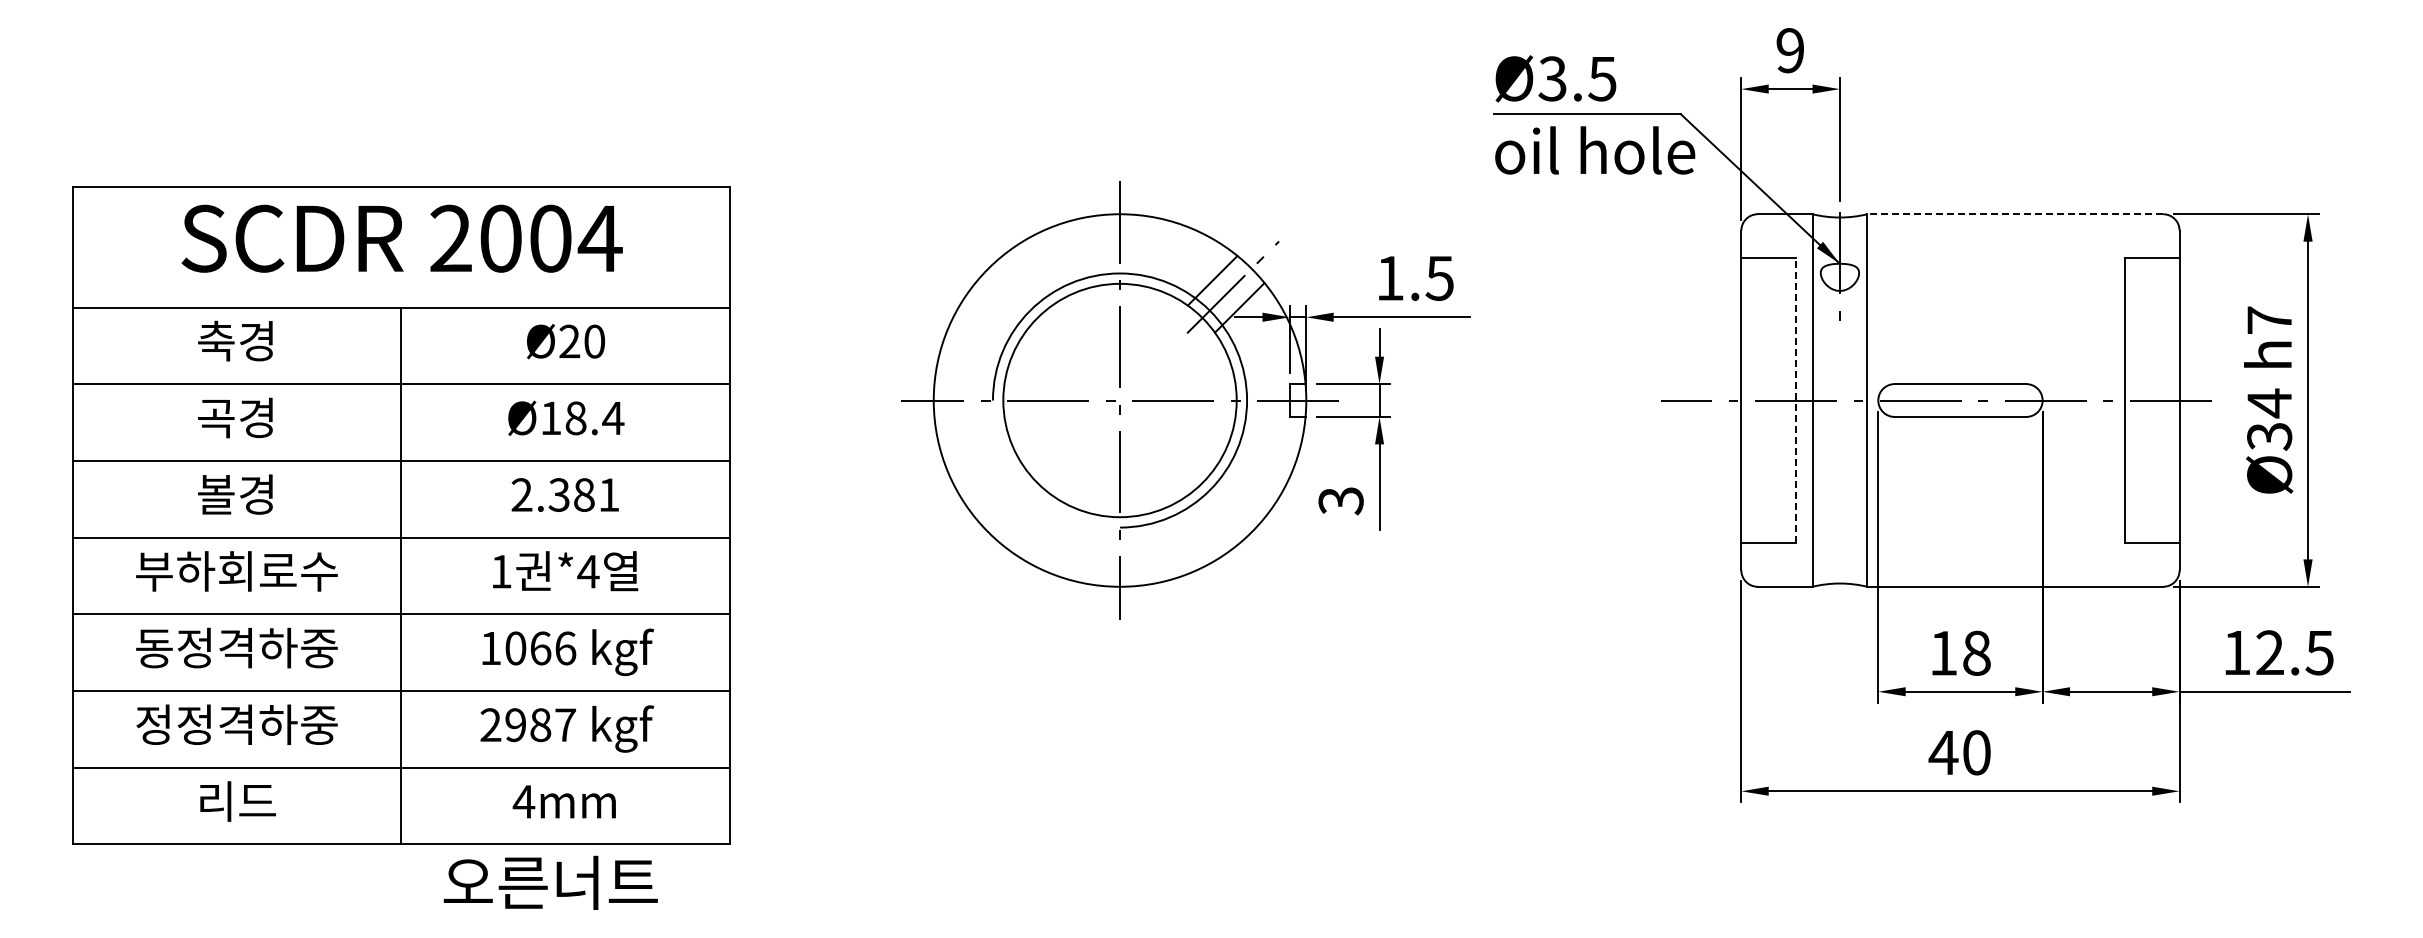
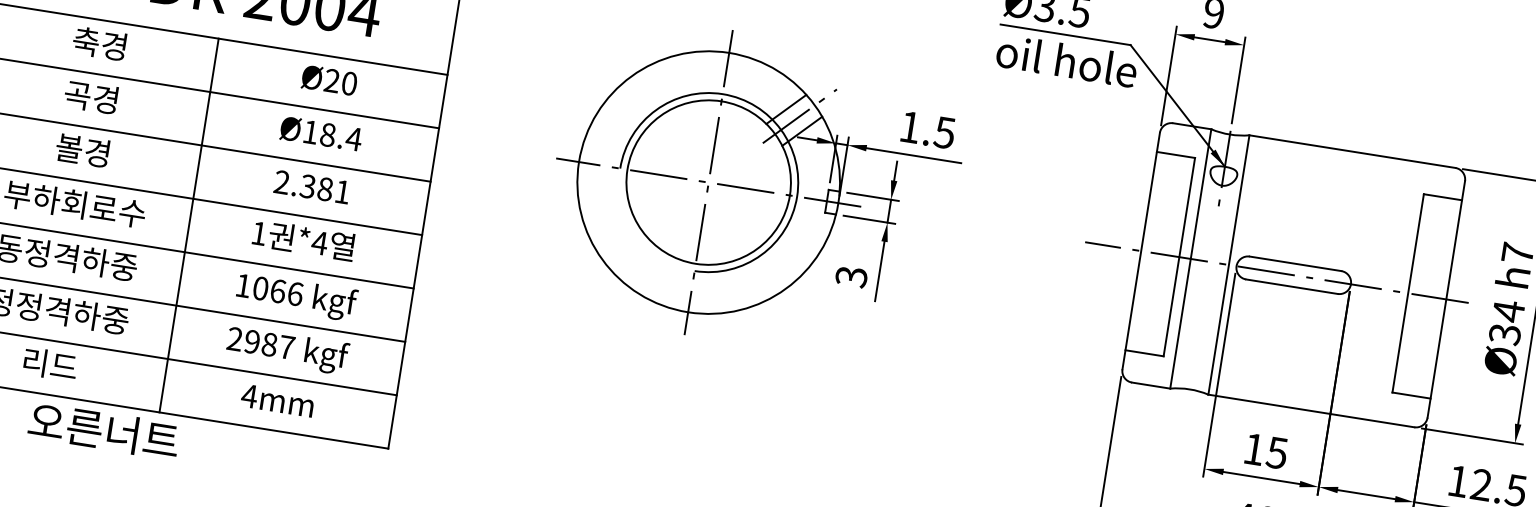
line: (2015, 214) -> (1352, 151), dashed -> solid
line: (1796, 400) -> (1179, 257), dashed -> solid
text: (1976, 652) -> (1277, 452), 18 -> 15
text: (550, 882) -> (103, 430), moved

